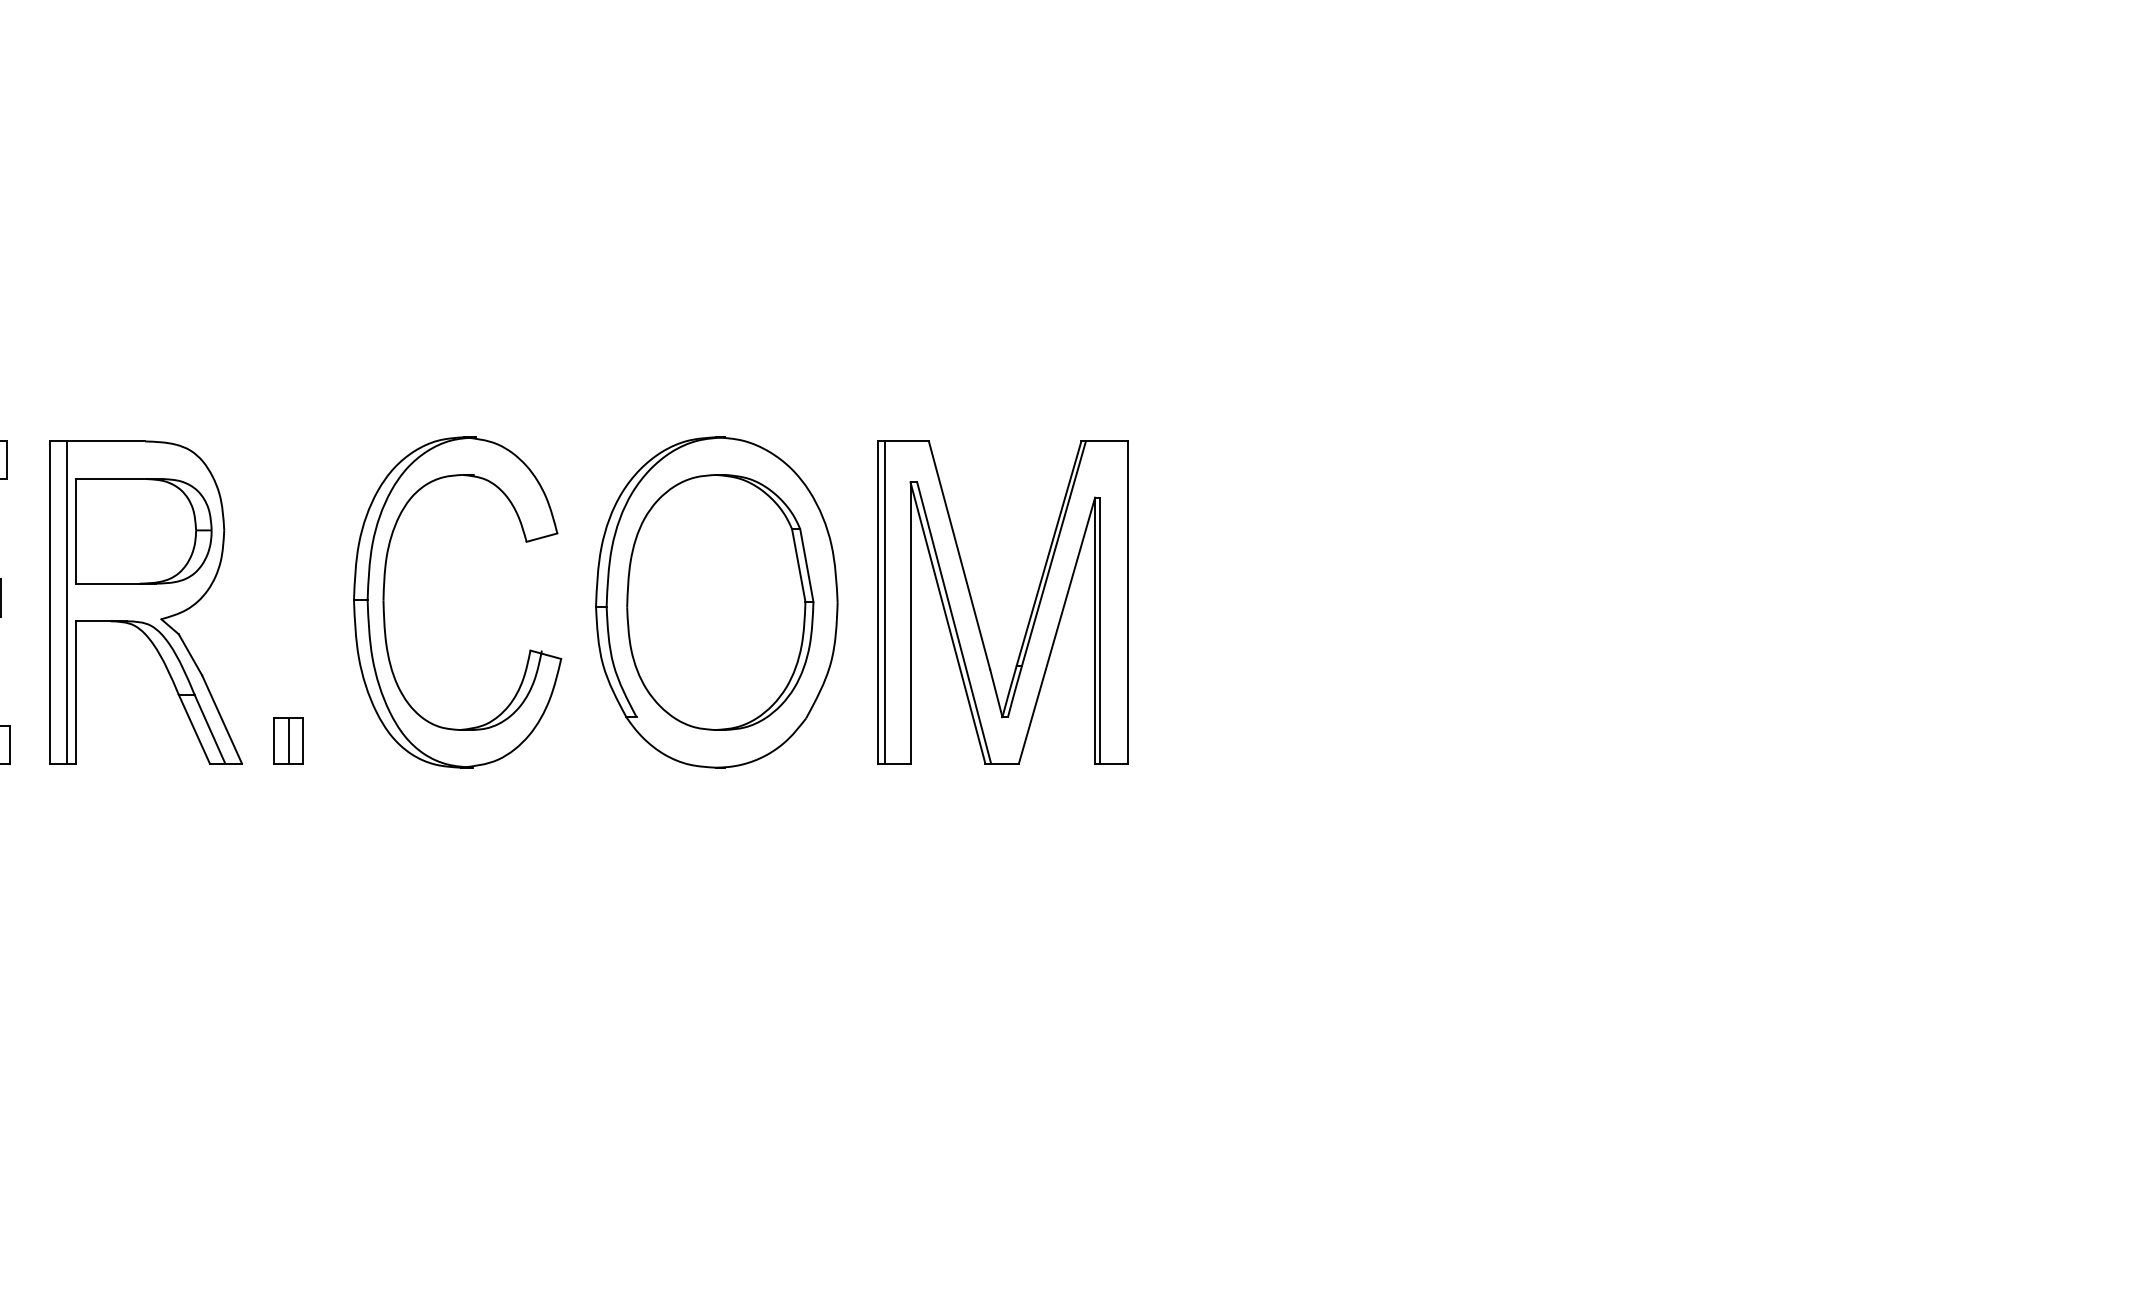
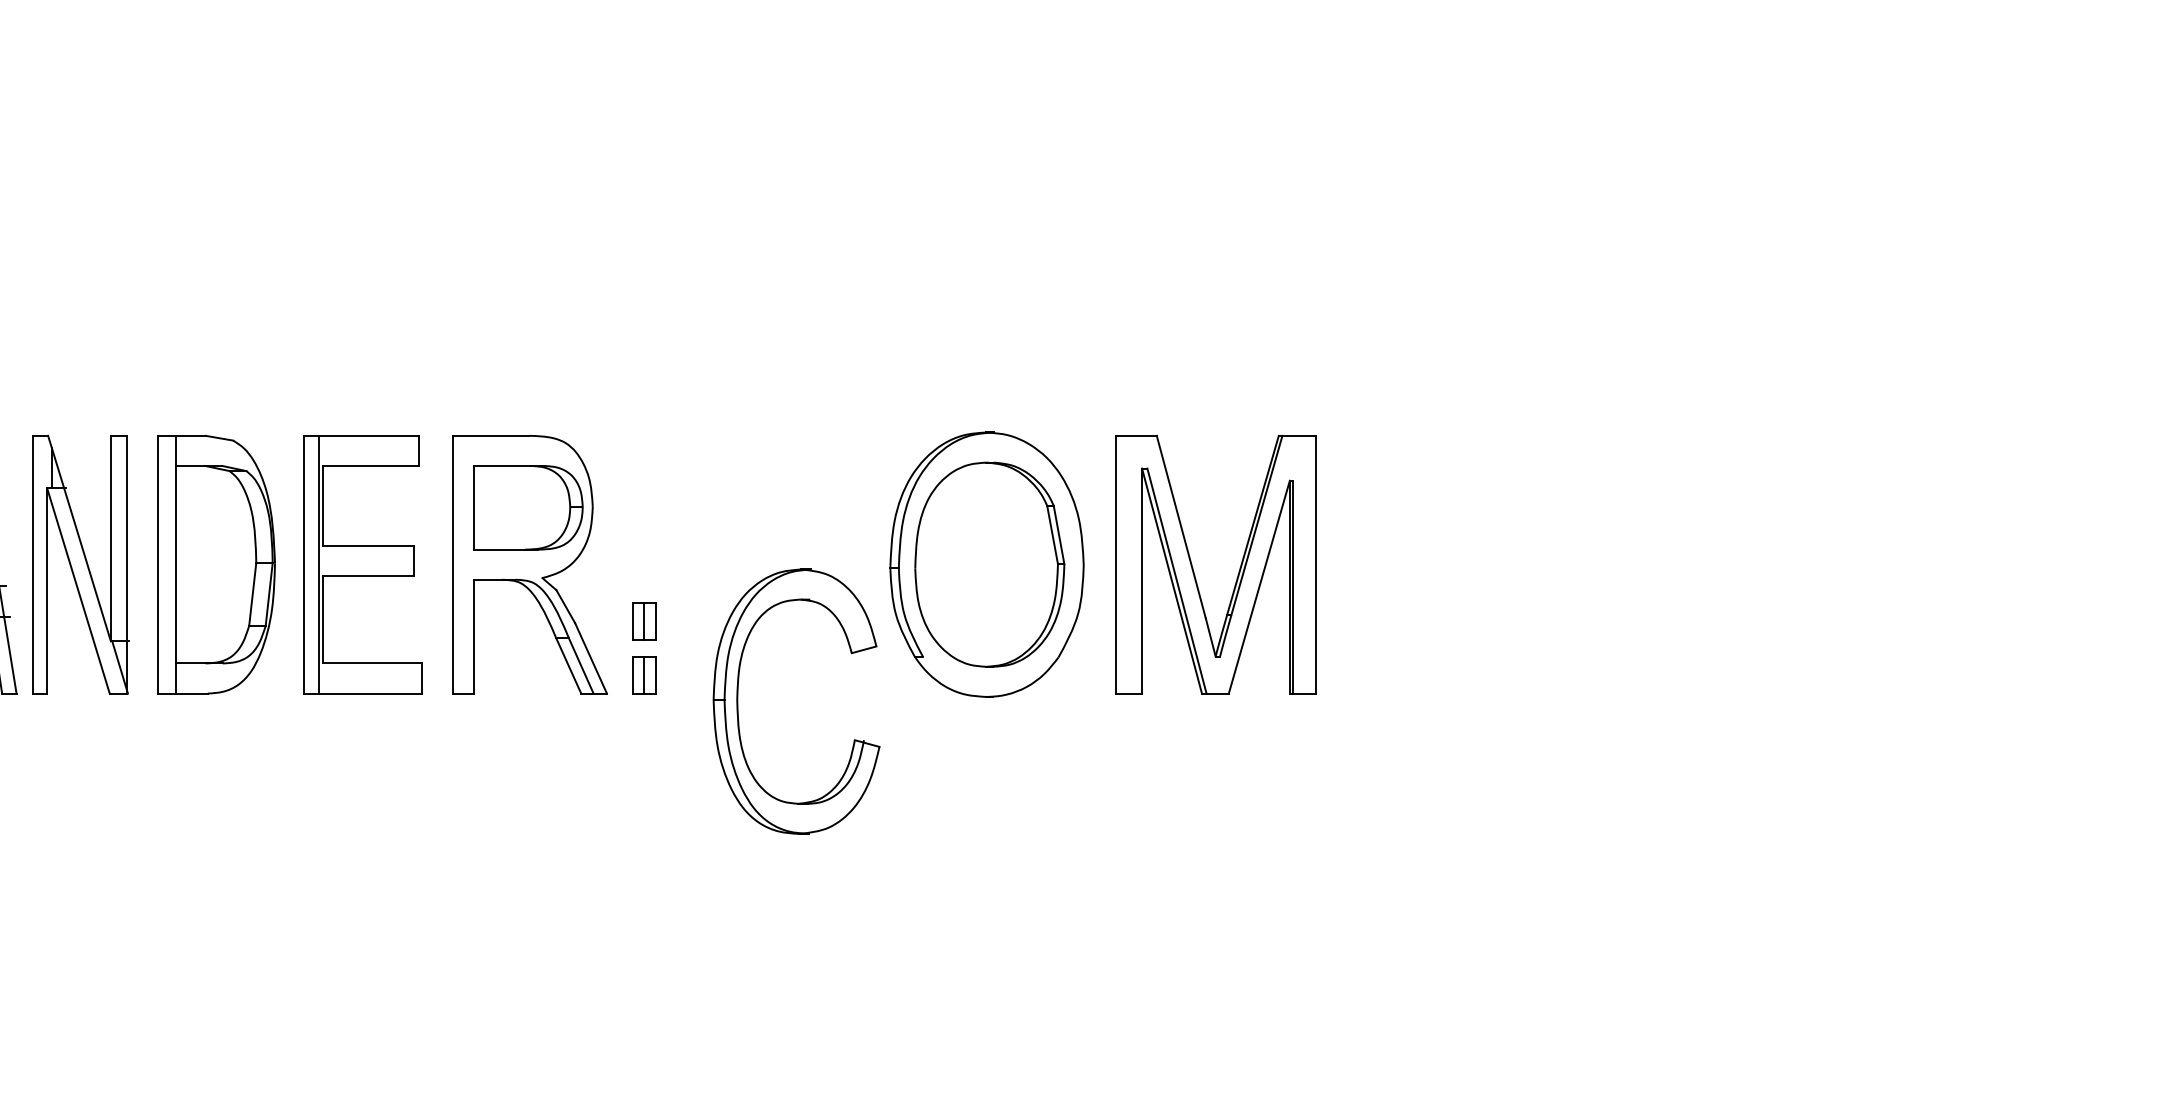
line: (67, 602) -> (467, 564), removed
part: (385, 602) -> (738, 701), moved
line: (884, 602) -> (1121, 564), removed
part: (288, 673) -> (644, 621), added

